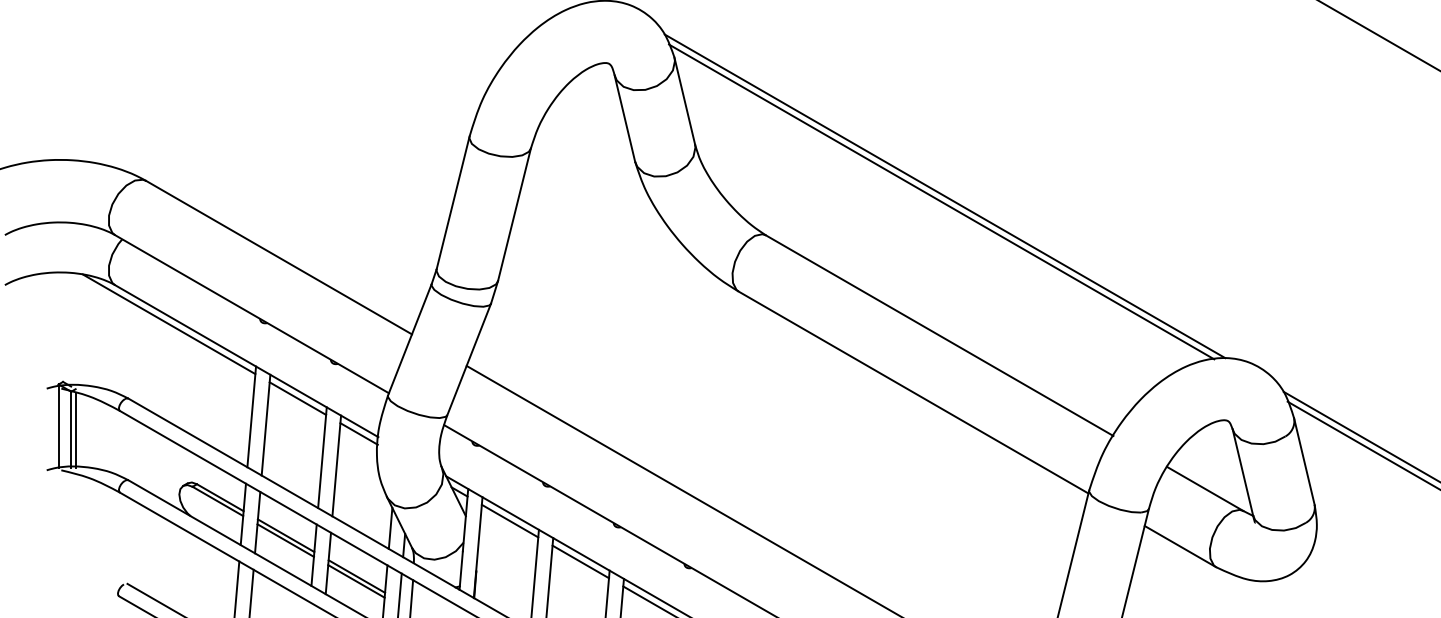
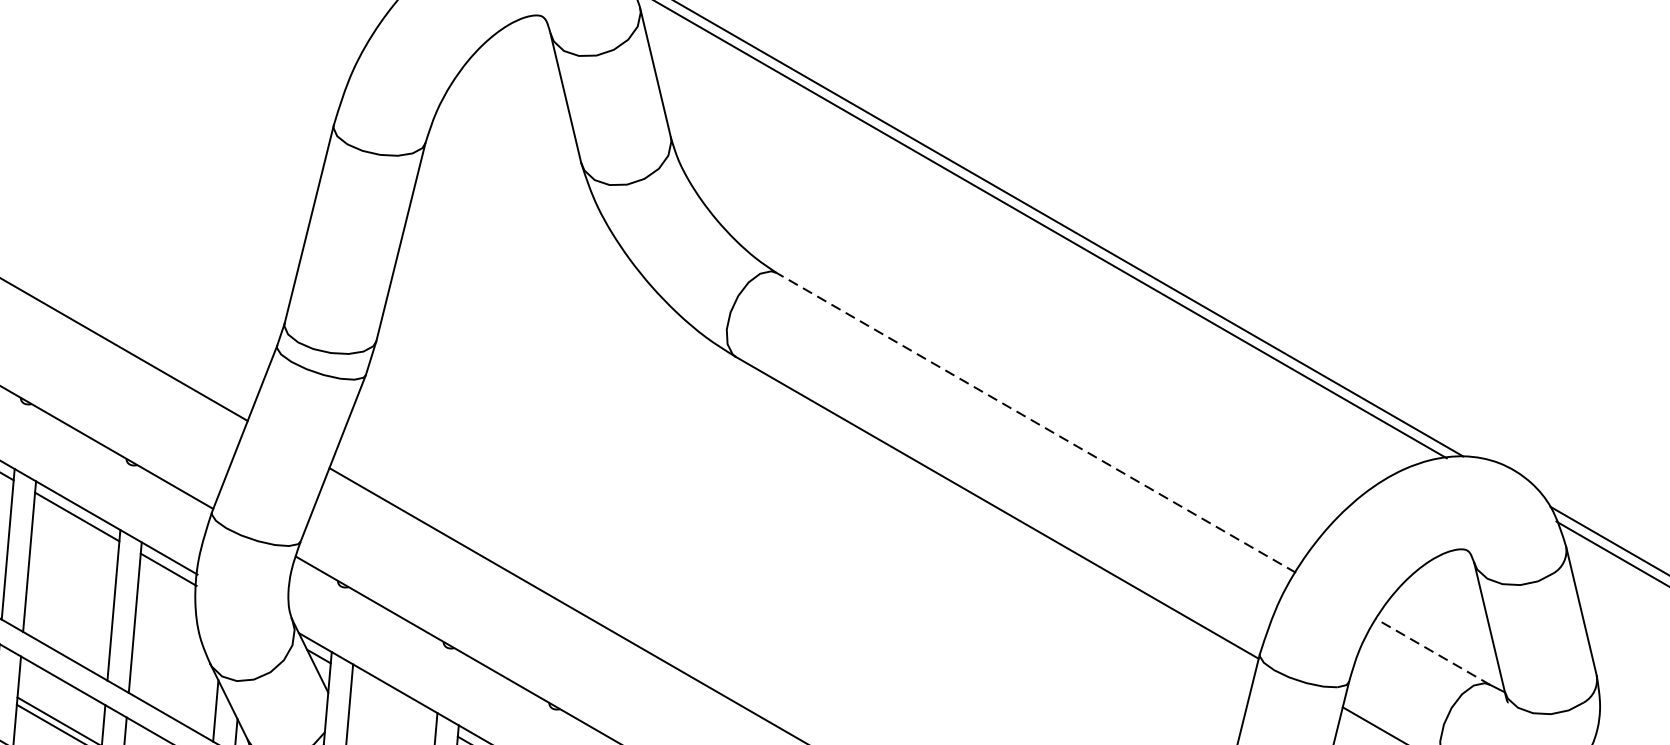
line: (939, 335) -> (1036, 422), solid -> dashed
line: (1204, 488) -> (1432, 651), solid -> dashed
line: (509, 520) -> (393, 699), removed

